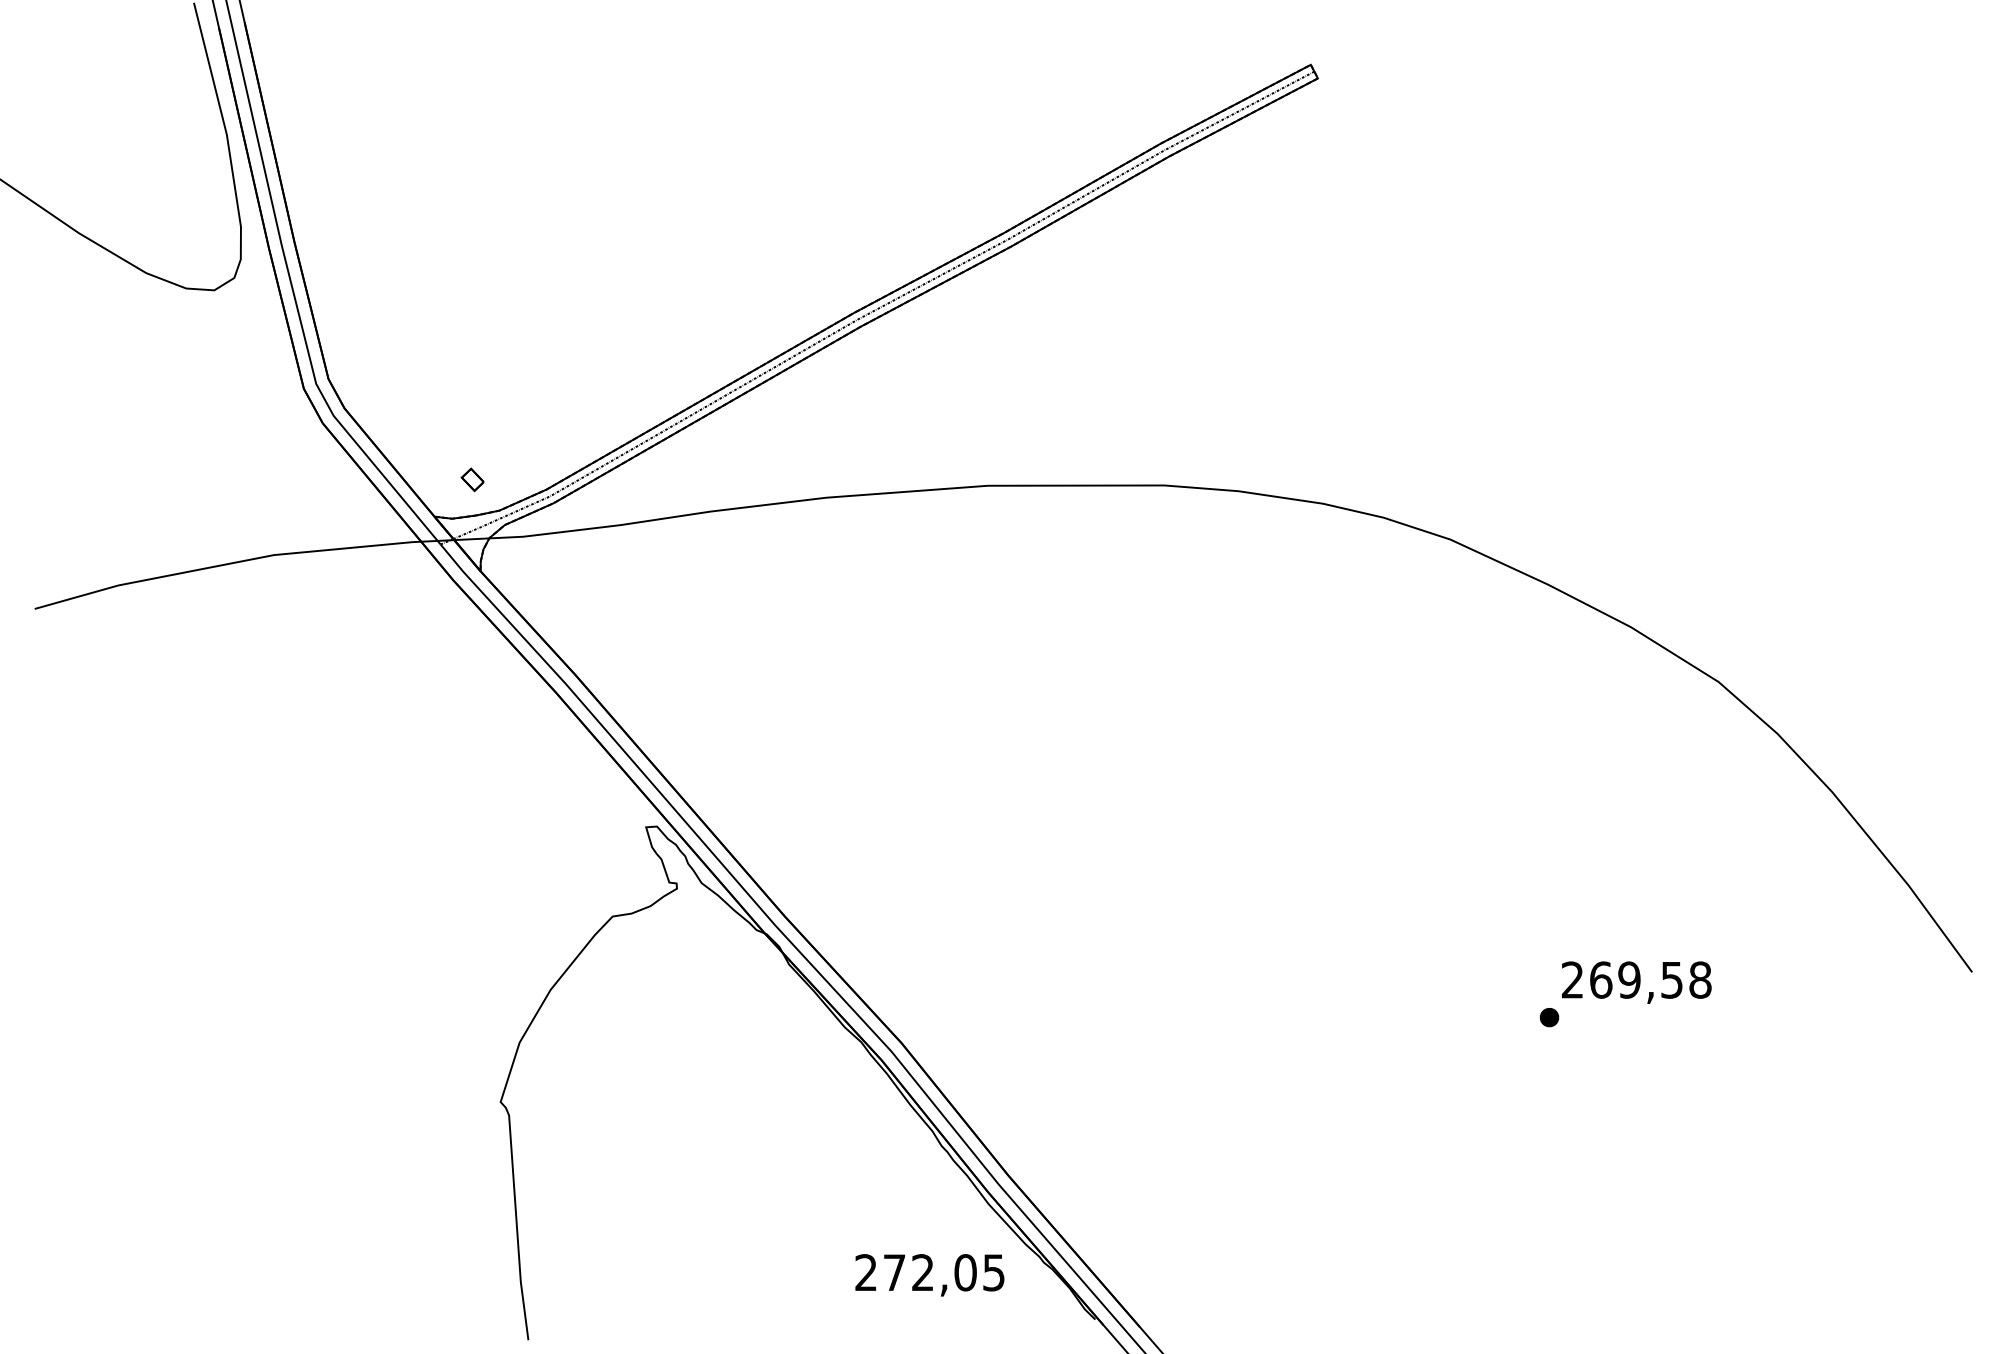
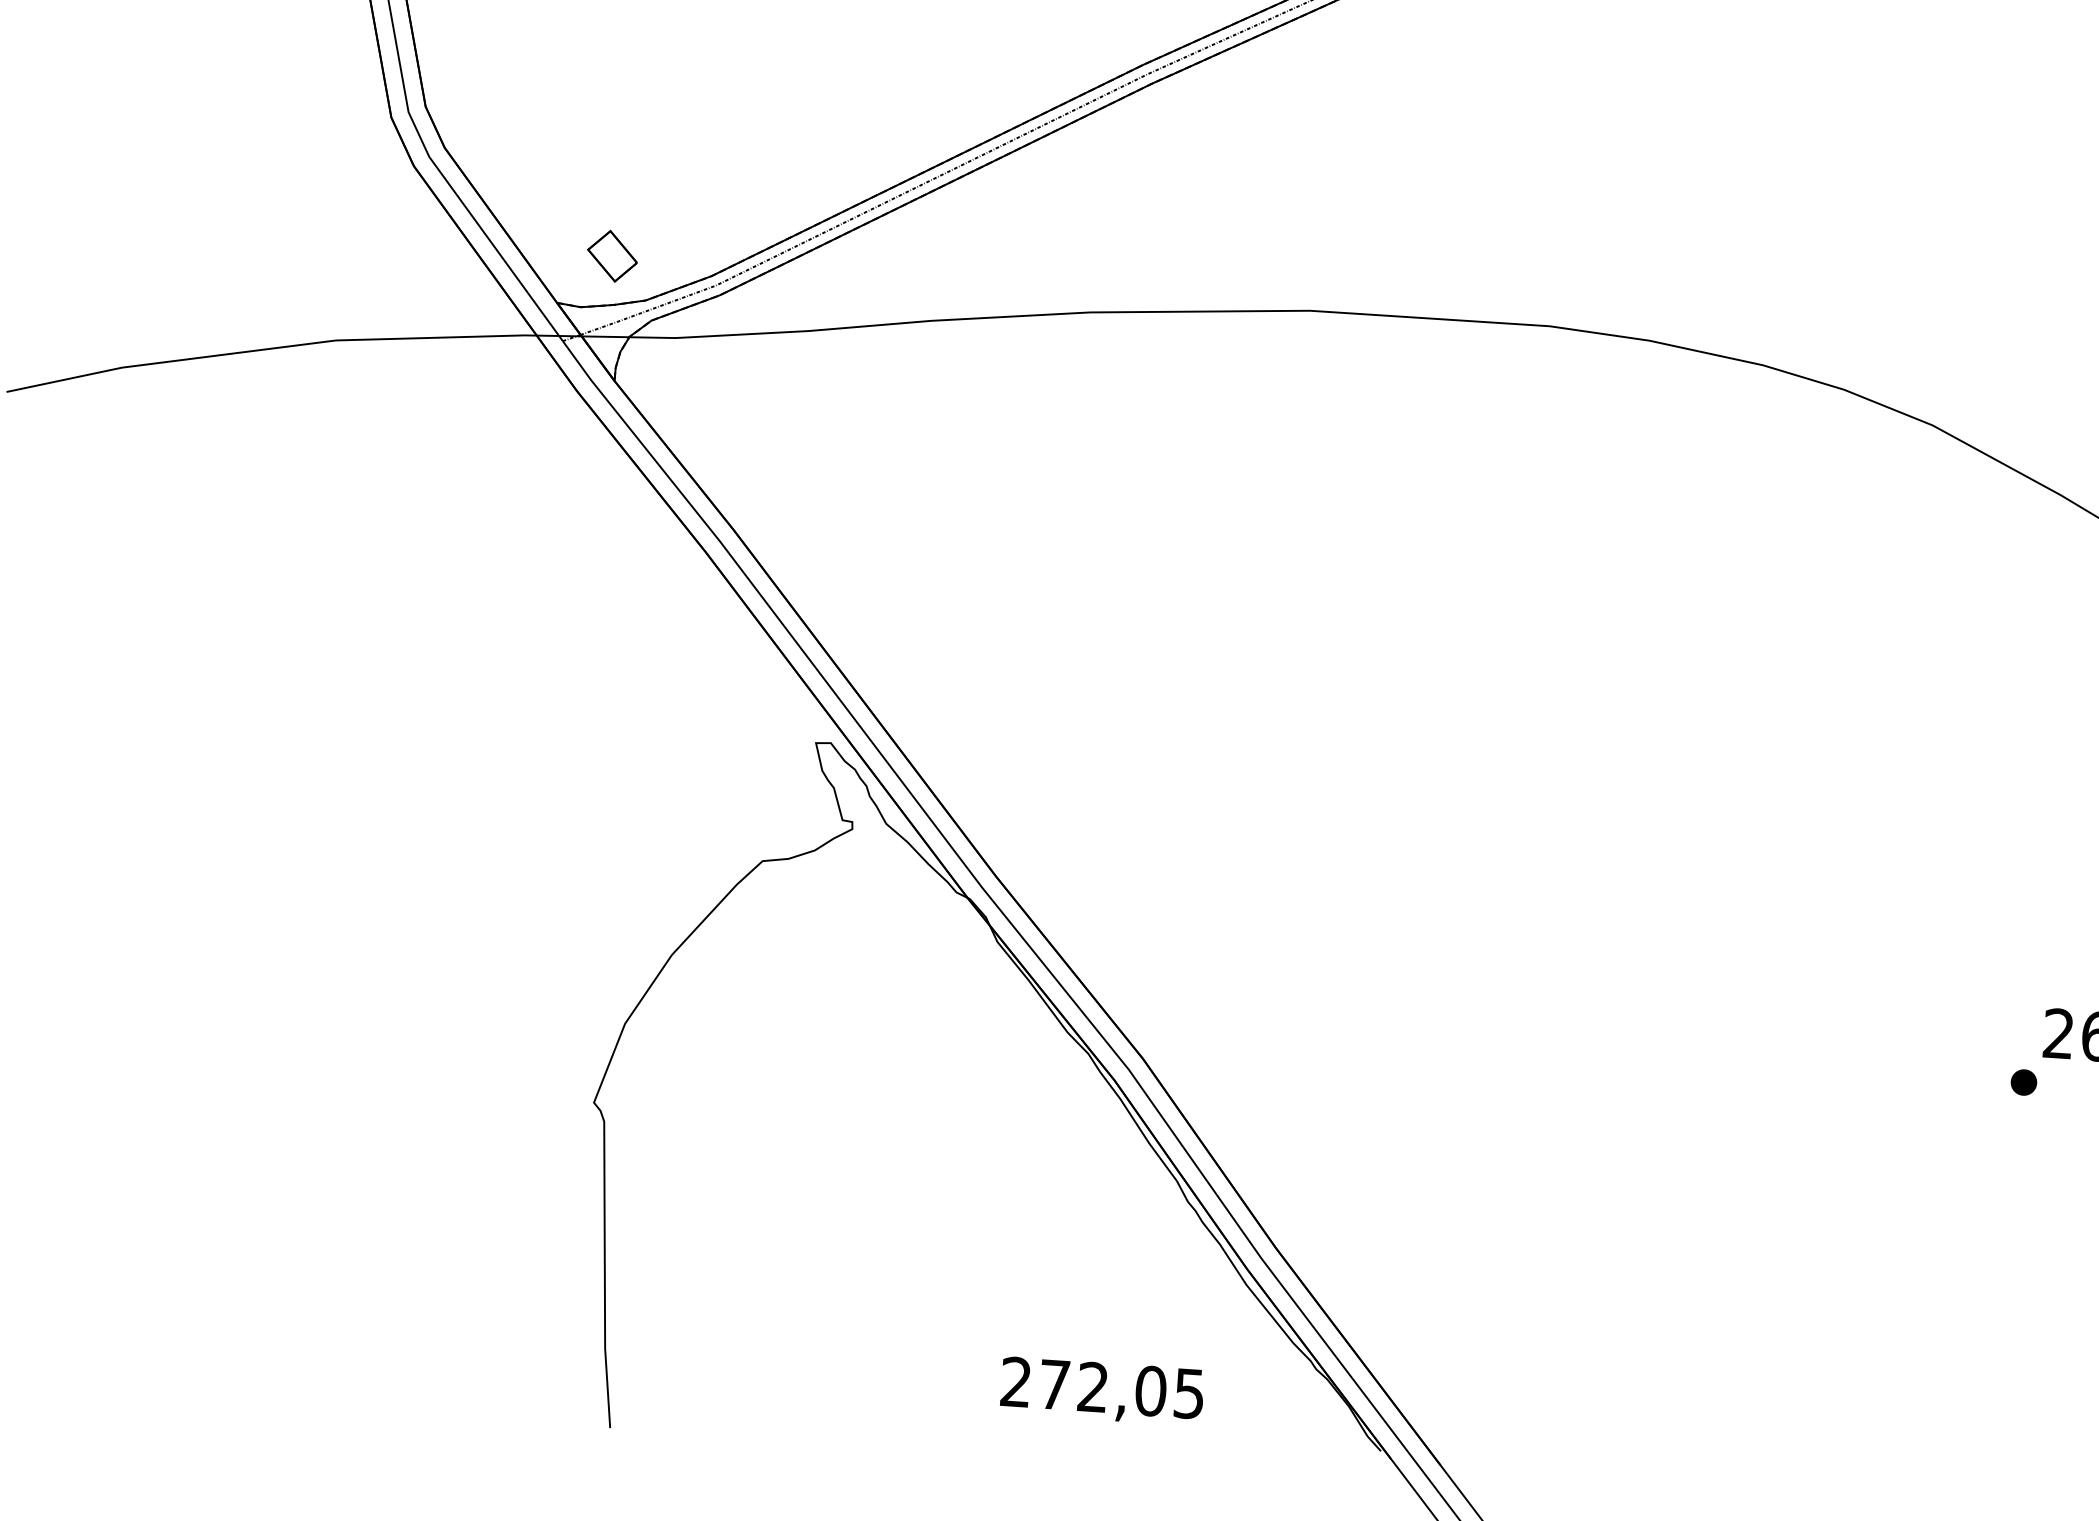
part: (472, 479) -> (611, 255), size x1.67
text: (929, 1275) -> (1101, 1391), moved

